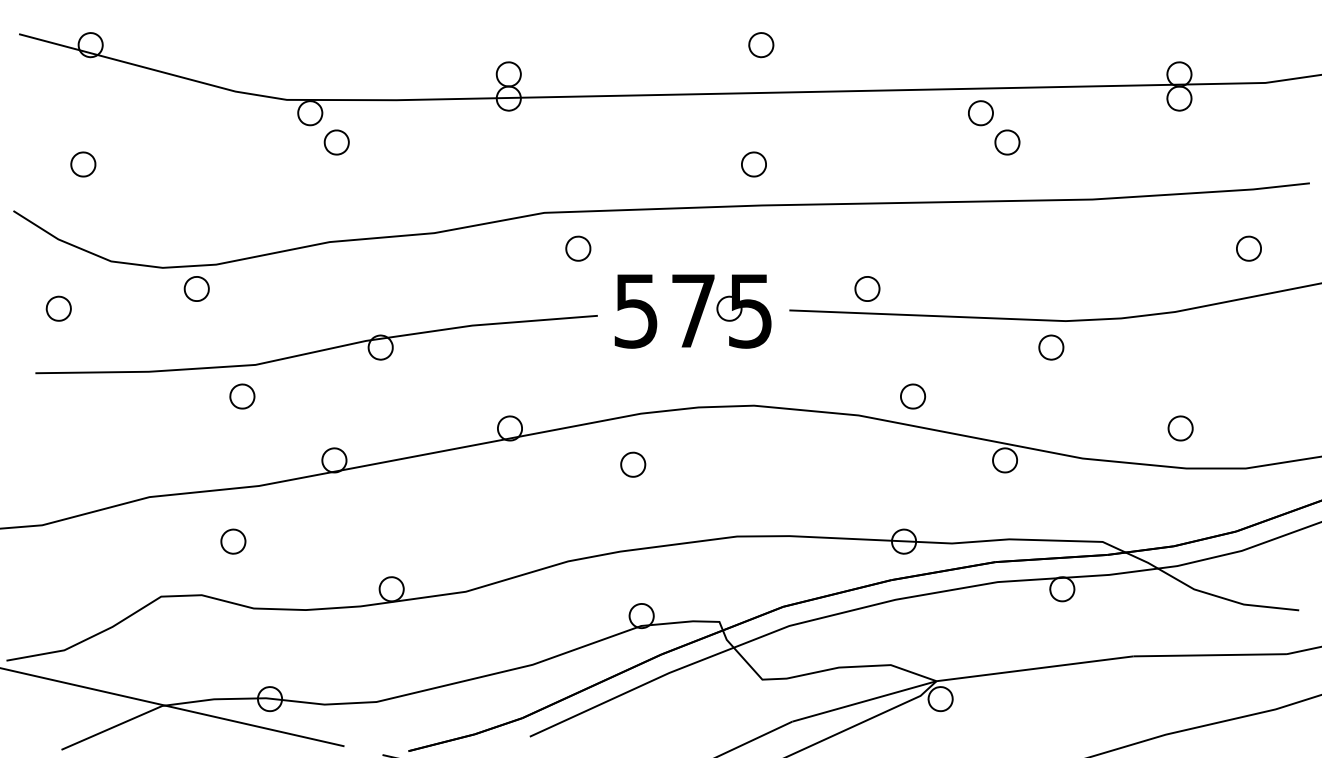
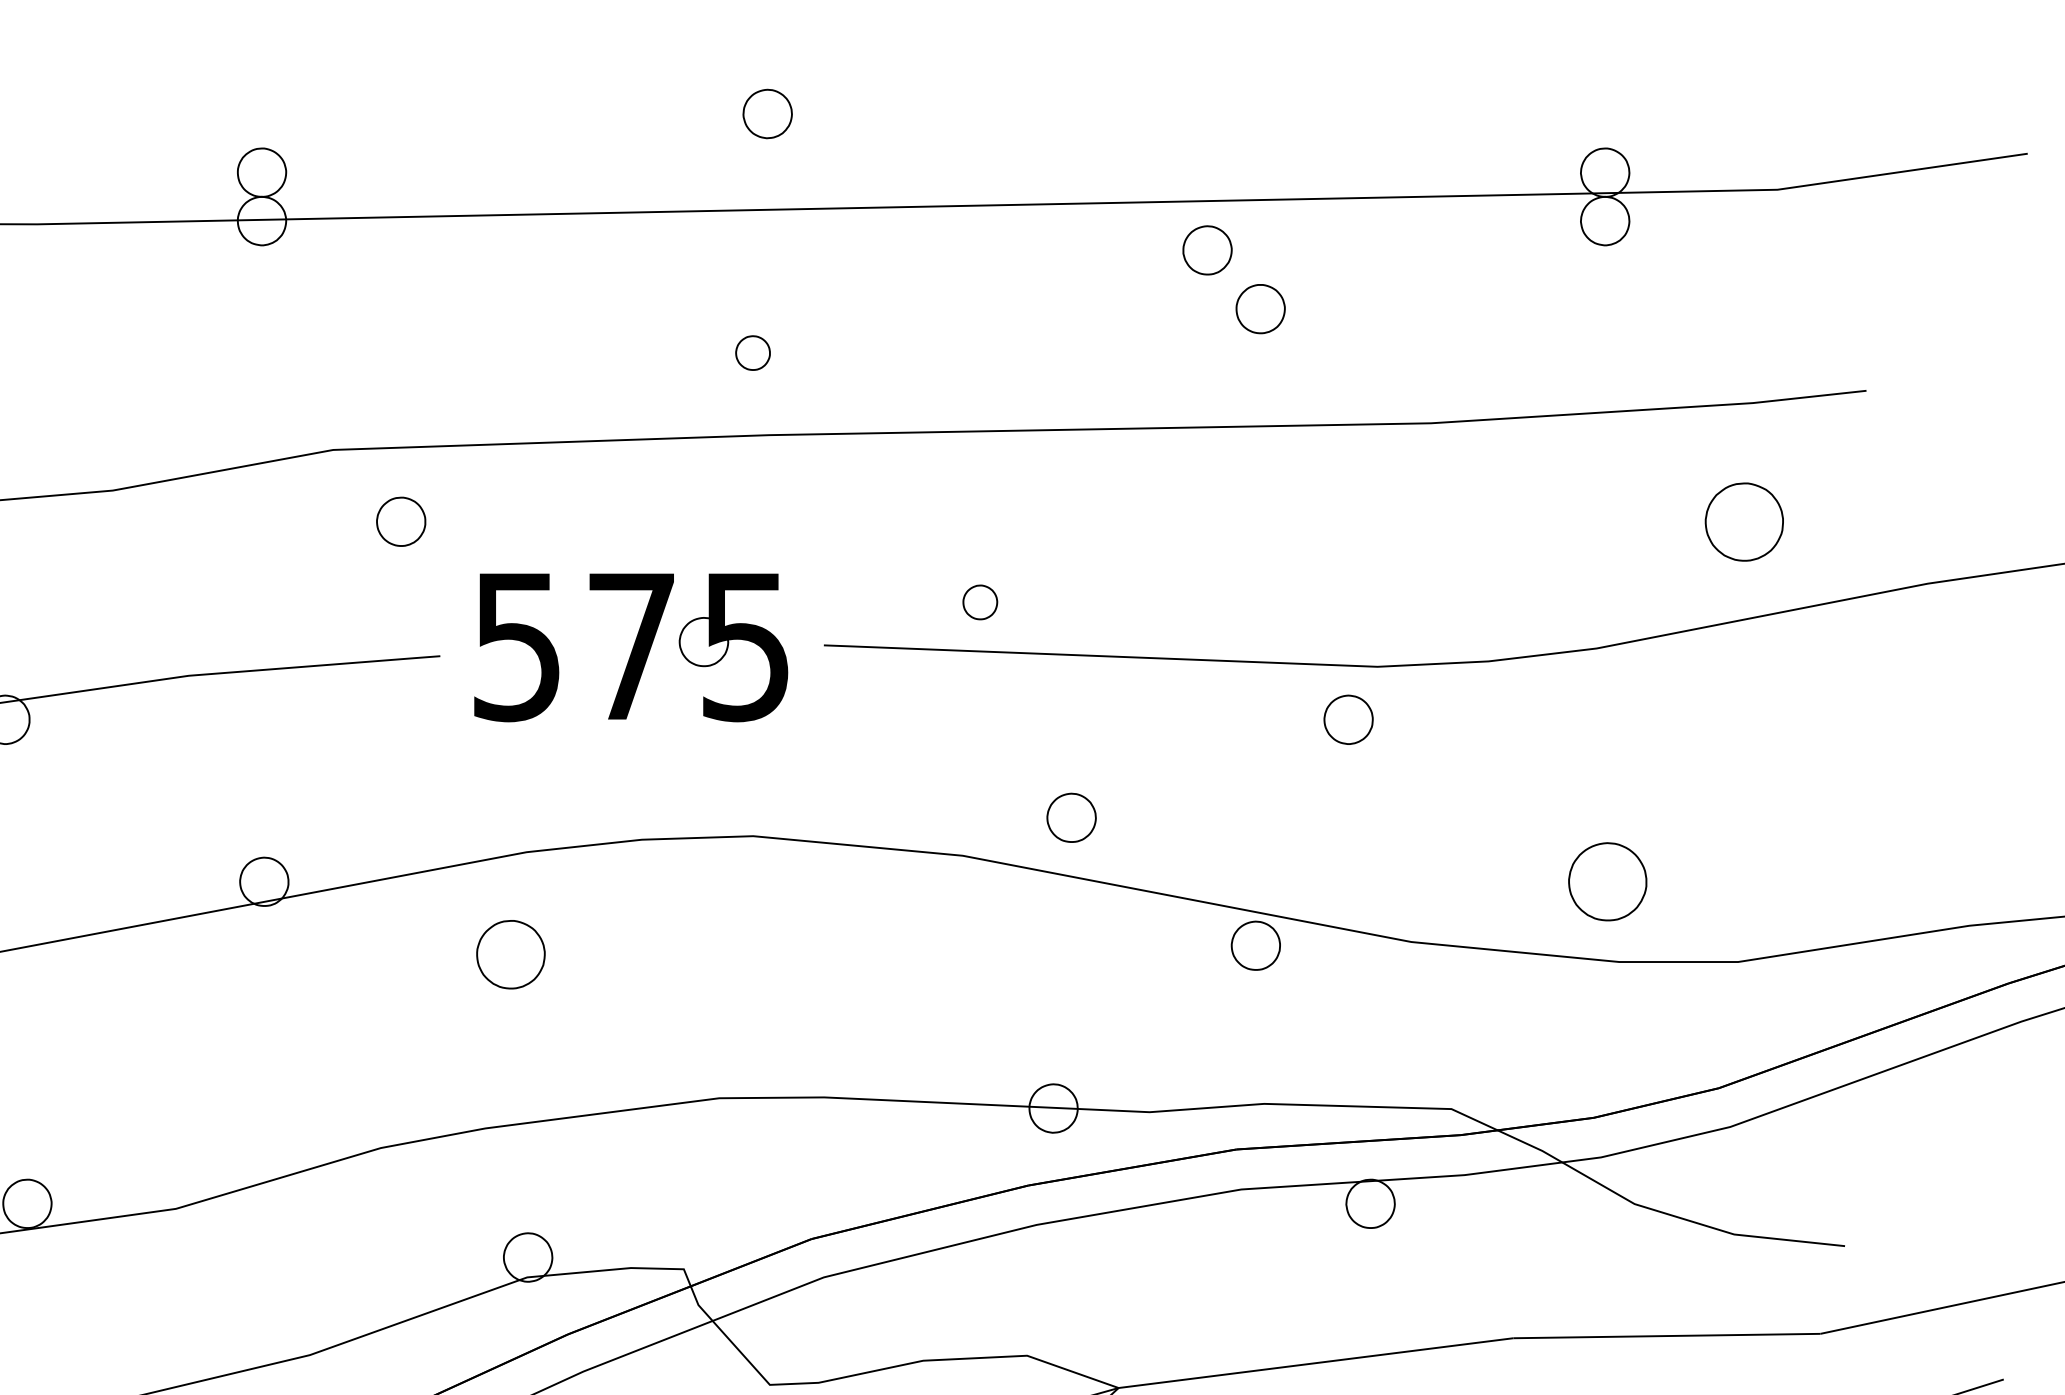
part: (753, 164) -> (752, 353), size x0.7
part: (1248, 248) -> (1743, 521), size x1.6
part: (867, 288) -> (980, 601), size x0.7
part: (1180, 428) -> (1607, 881), size x1.6
part: (633, 464) -> (511, 953), size x1.4

